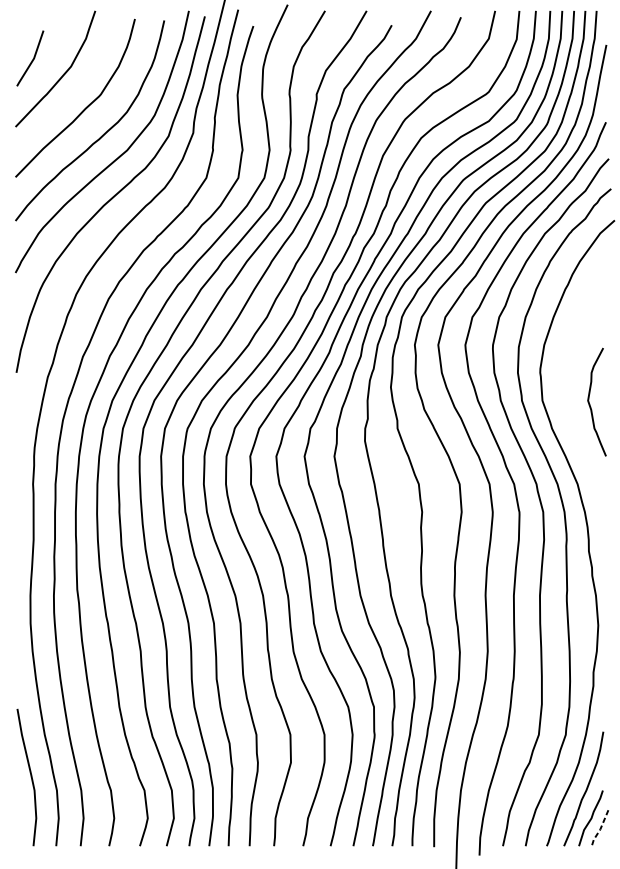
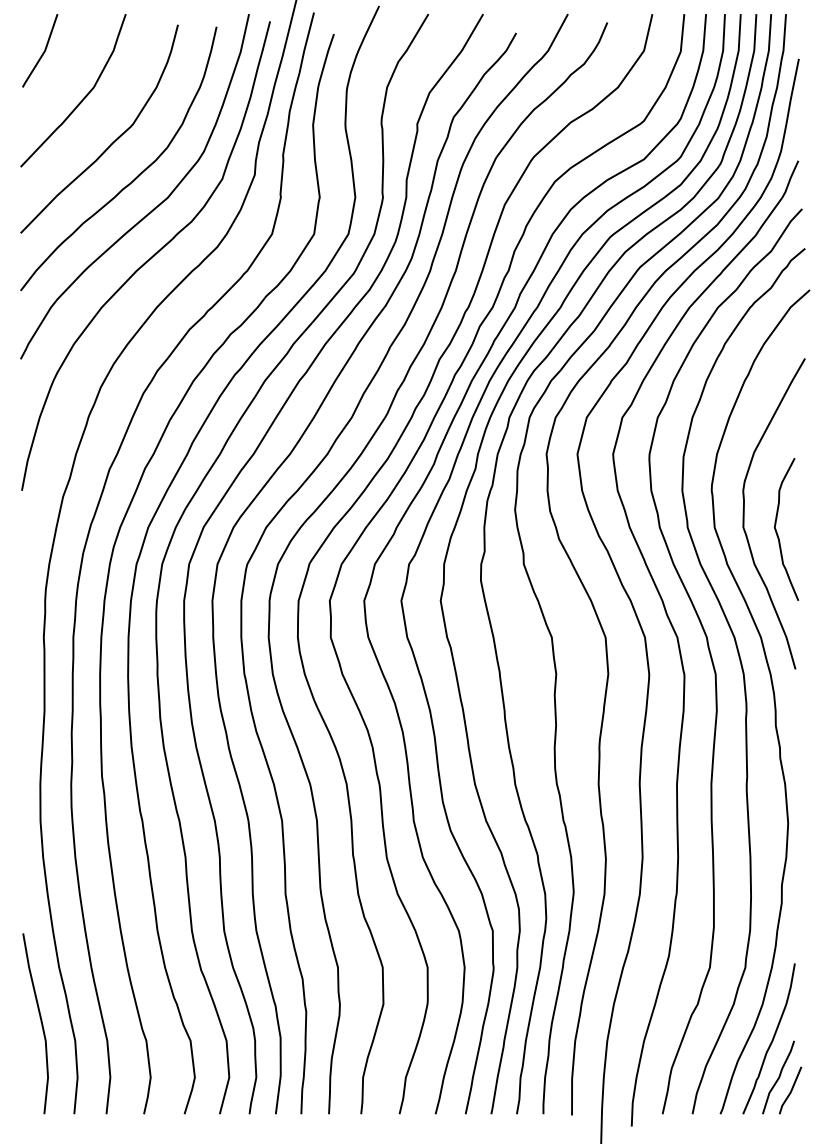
line: (32, 59) -> (43, 51), moved
curve: (565, 390) -> (744, 513), added
line: (600, 829) -> (790, 1092), dashed -> solid

